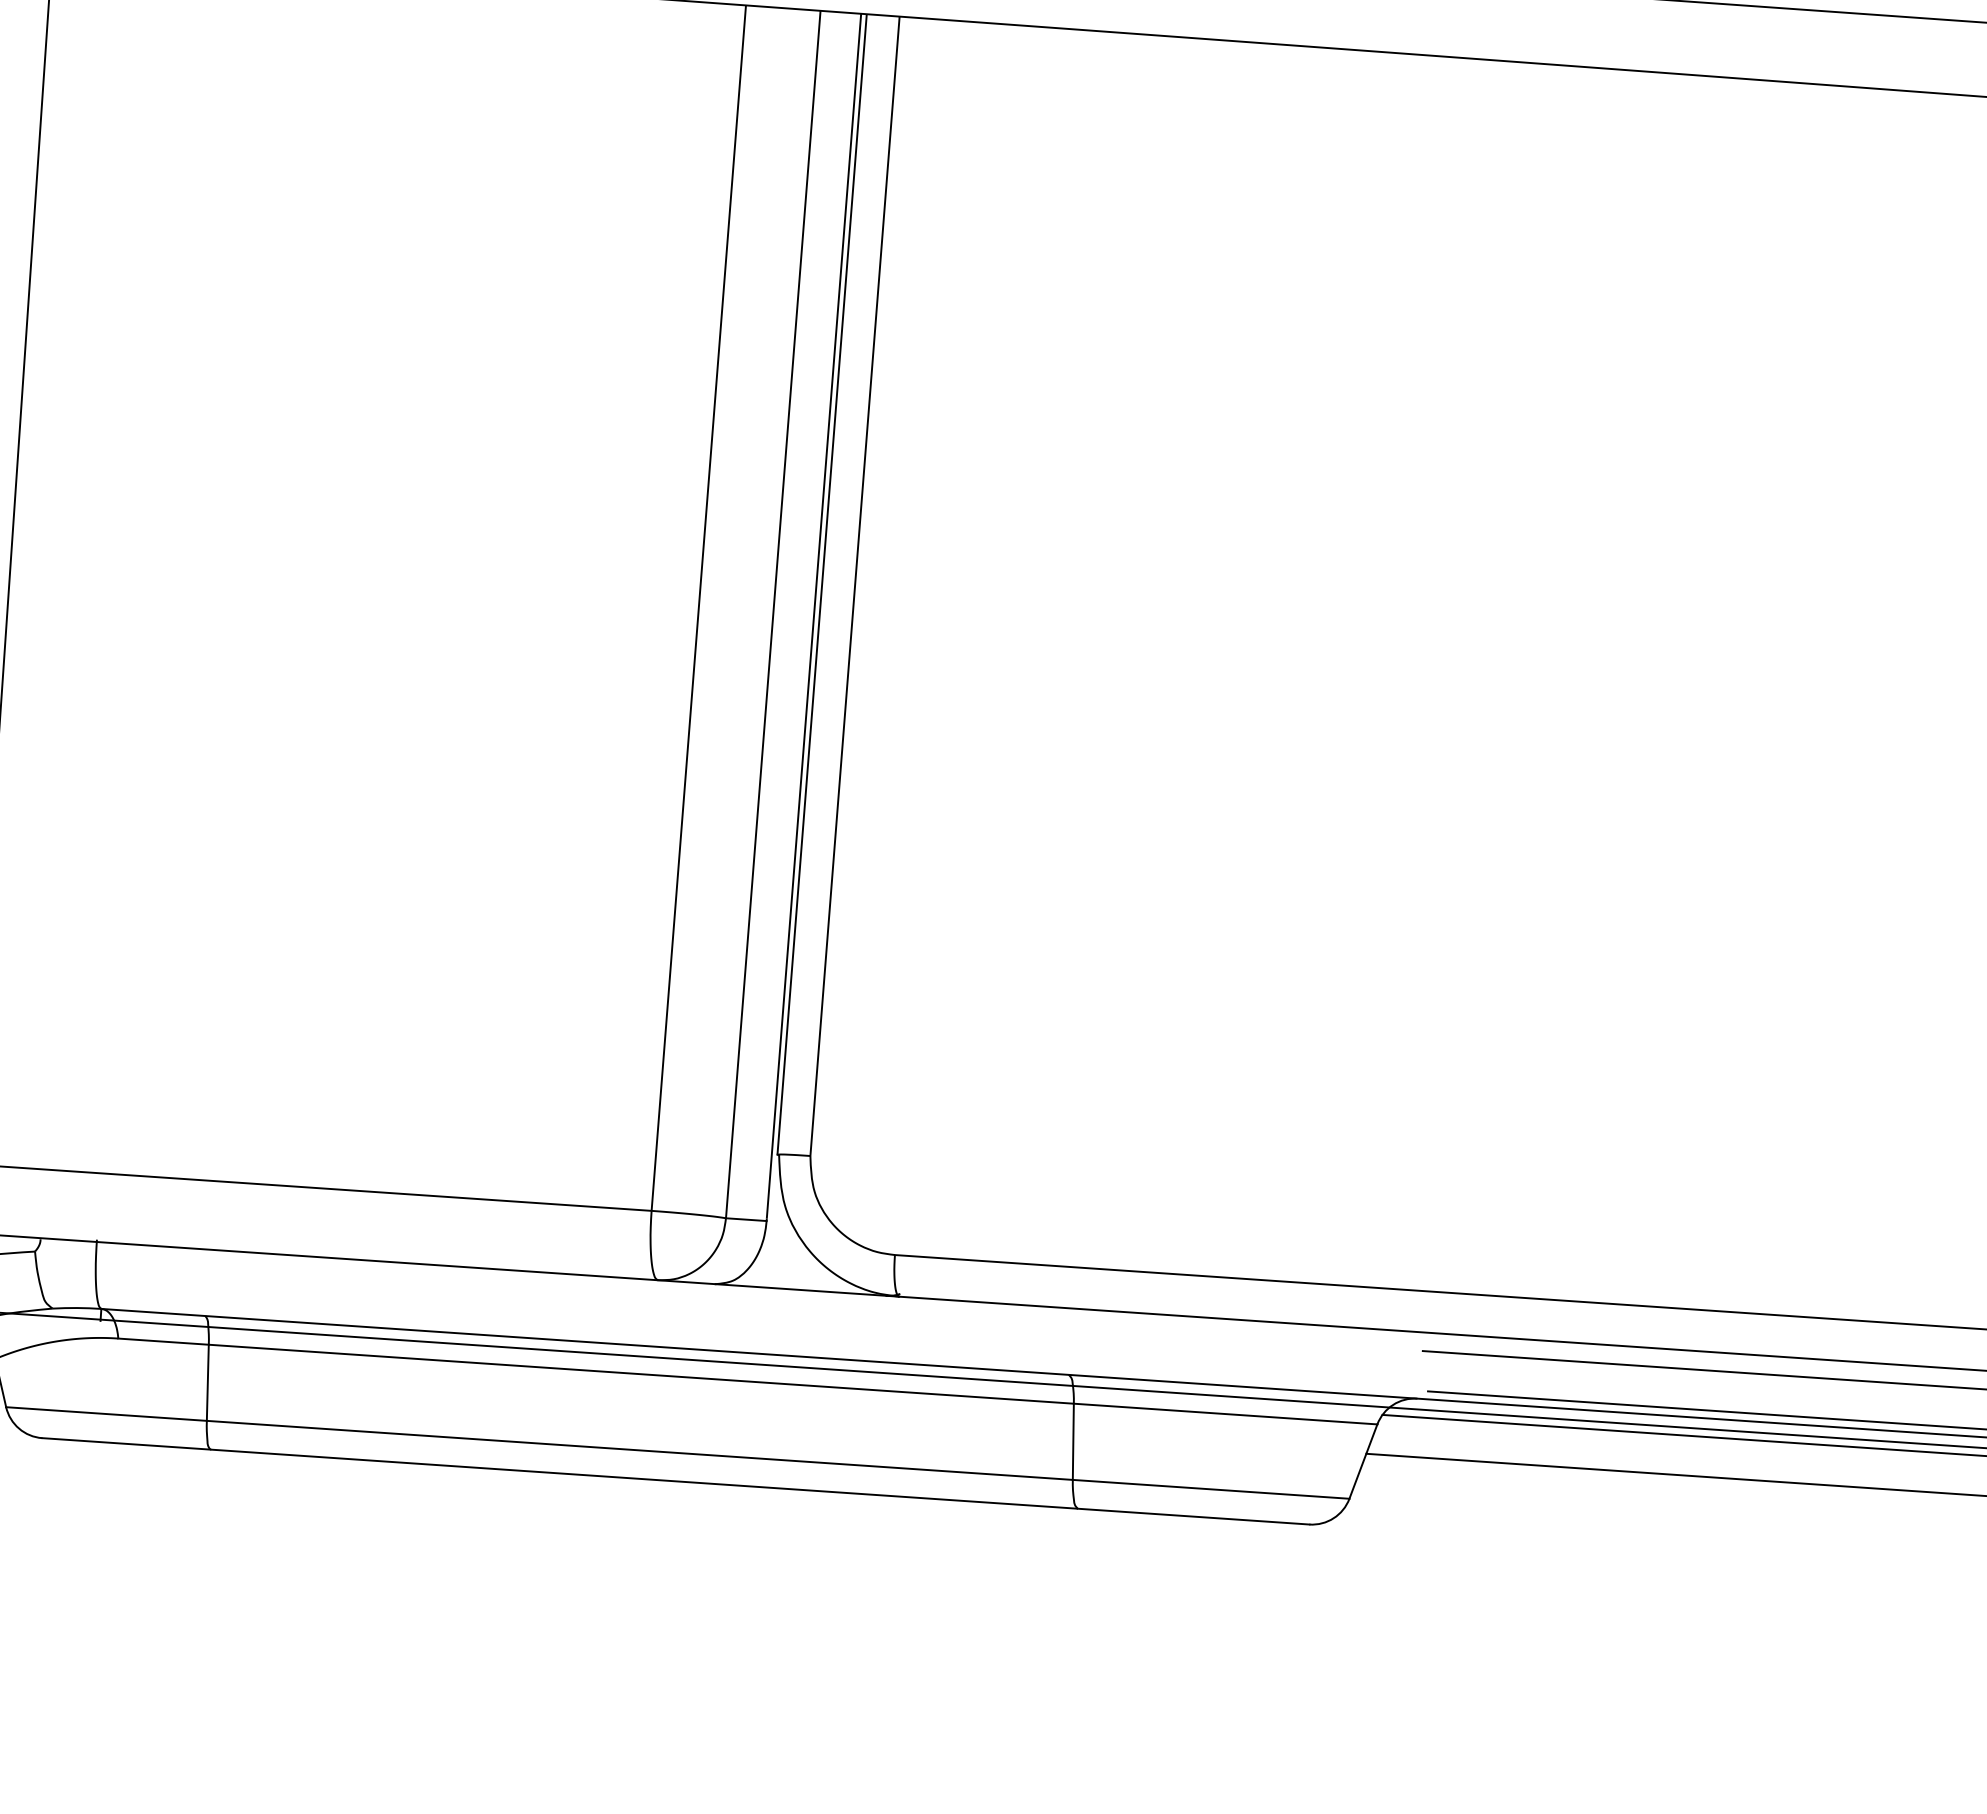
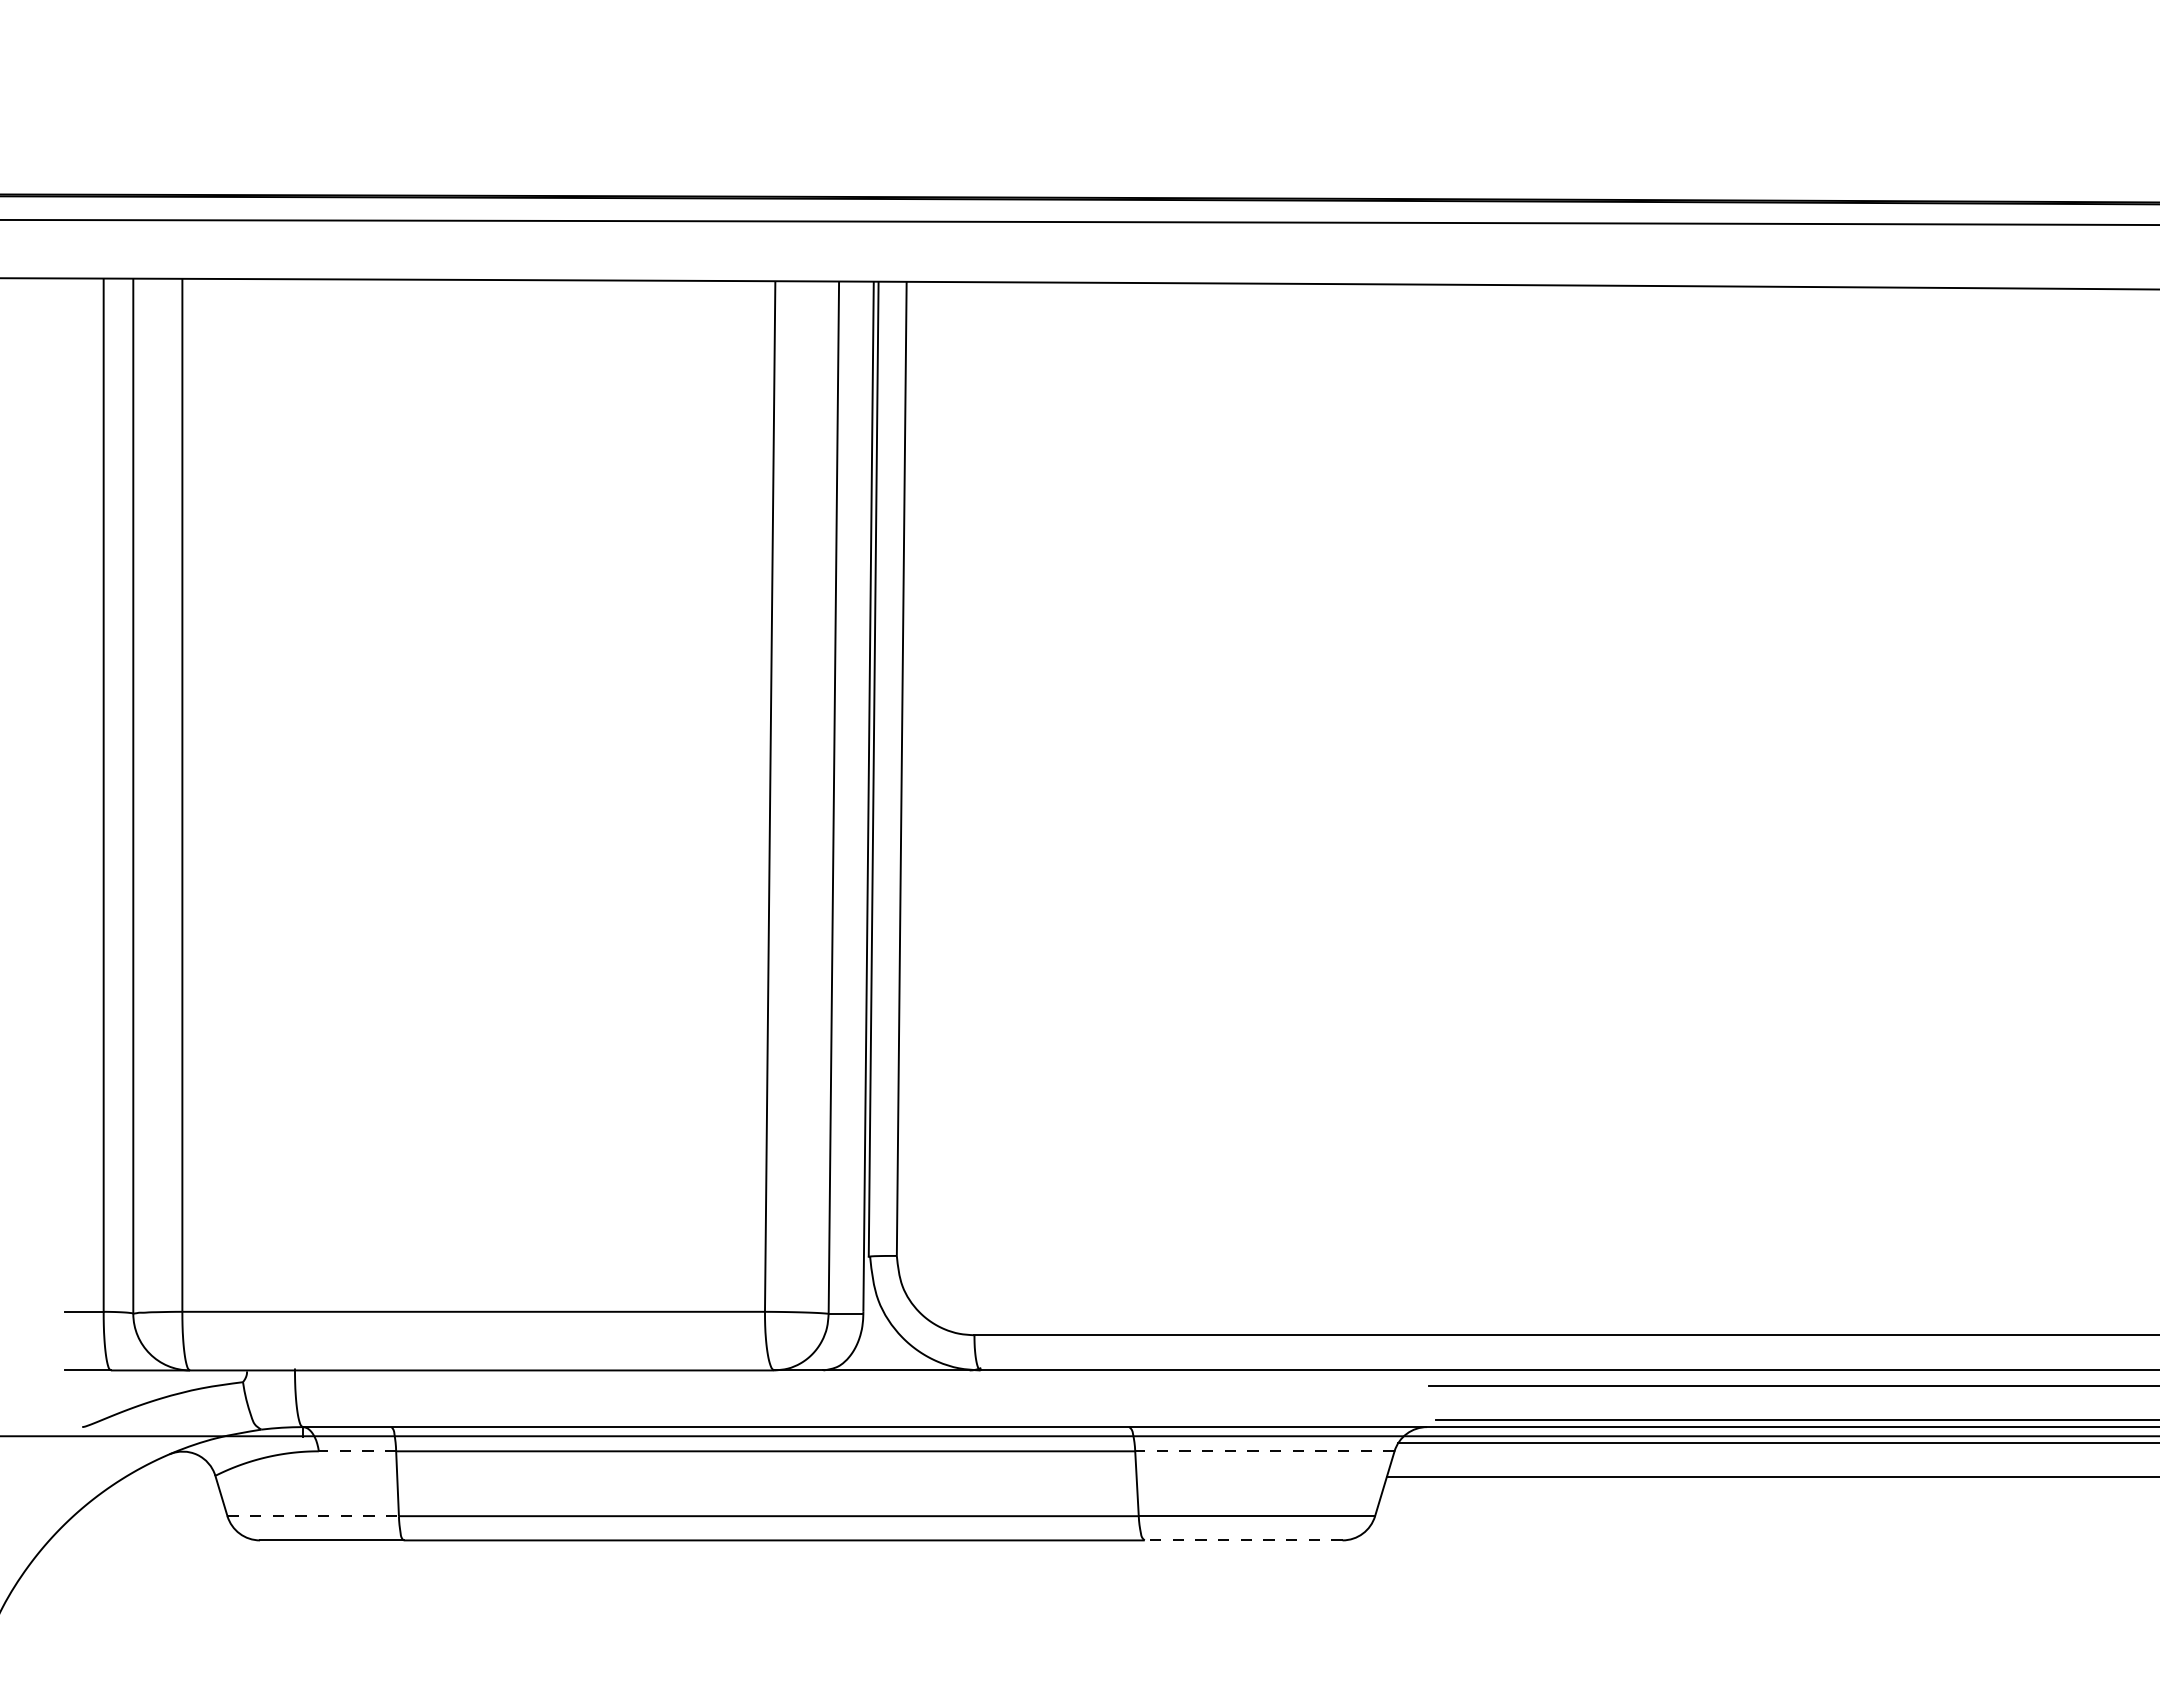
line: (163, 1341) -> (357, 1451), solid -> dashed
line: (106, 1414) -> (313, 1516), solid -> dashed
line: (1225, 1414) -> (1264, 1451), solid -> dashed
line: (1193, 1516) -> (1243, 1540), solid -> dashed

